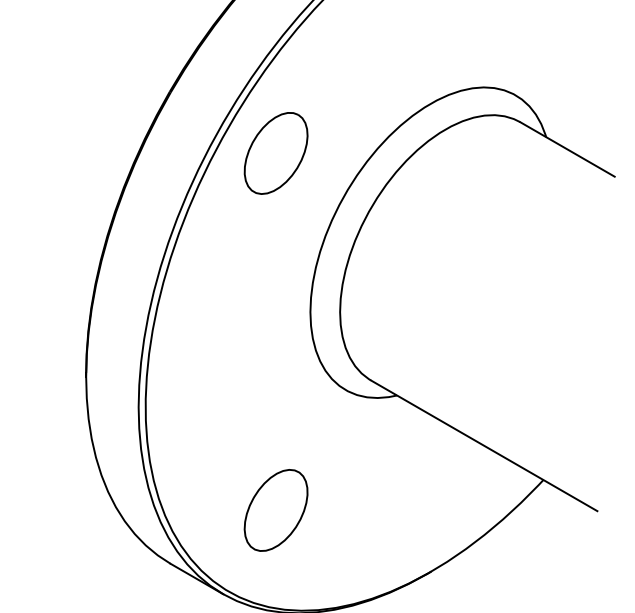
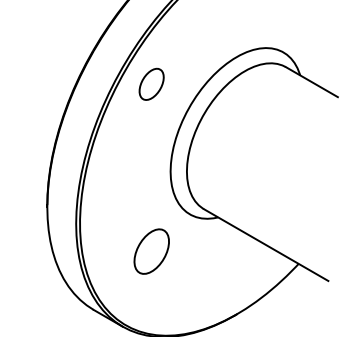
part: (275, 153) -> (151, 84), size x0.7
part: (275, 510) -> (151, 251), moved

